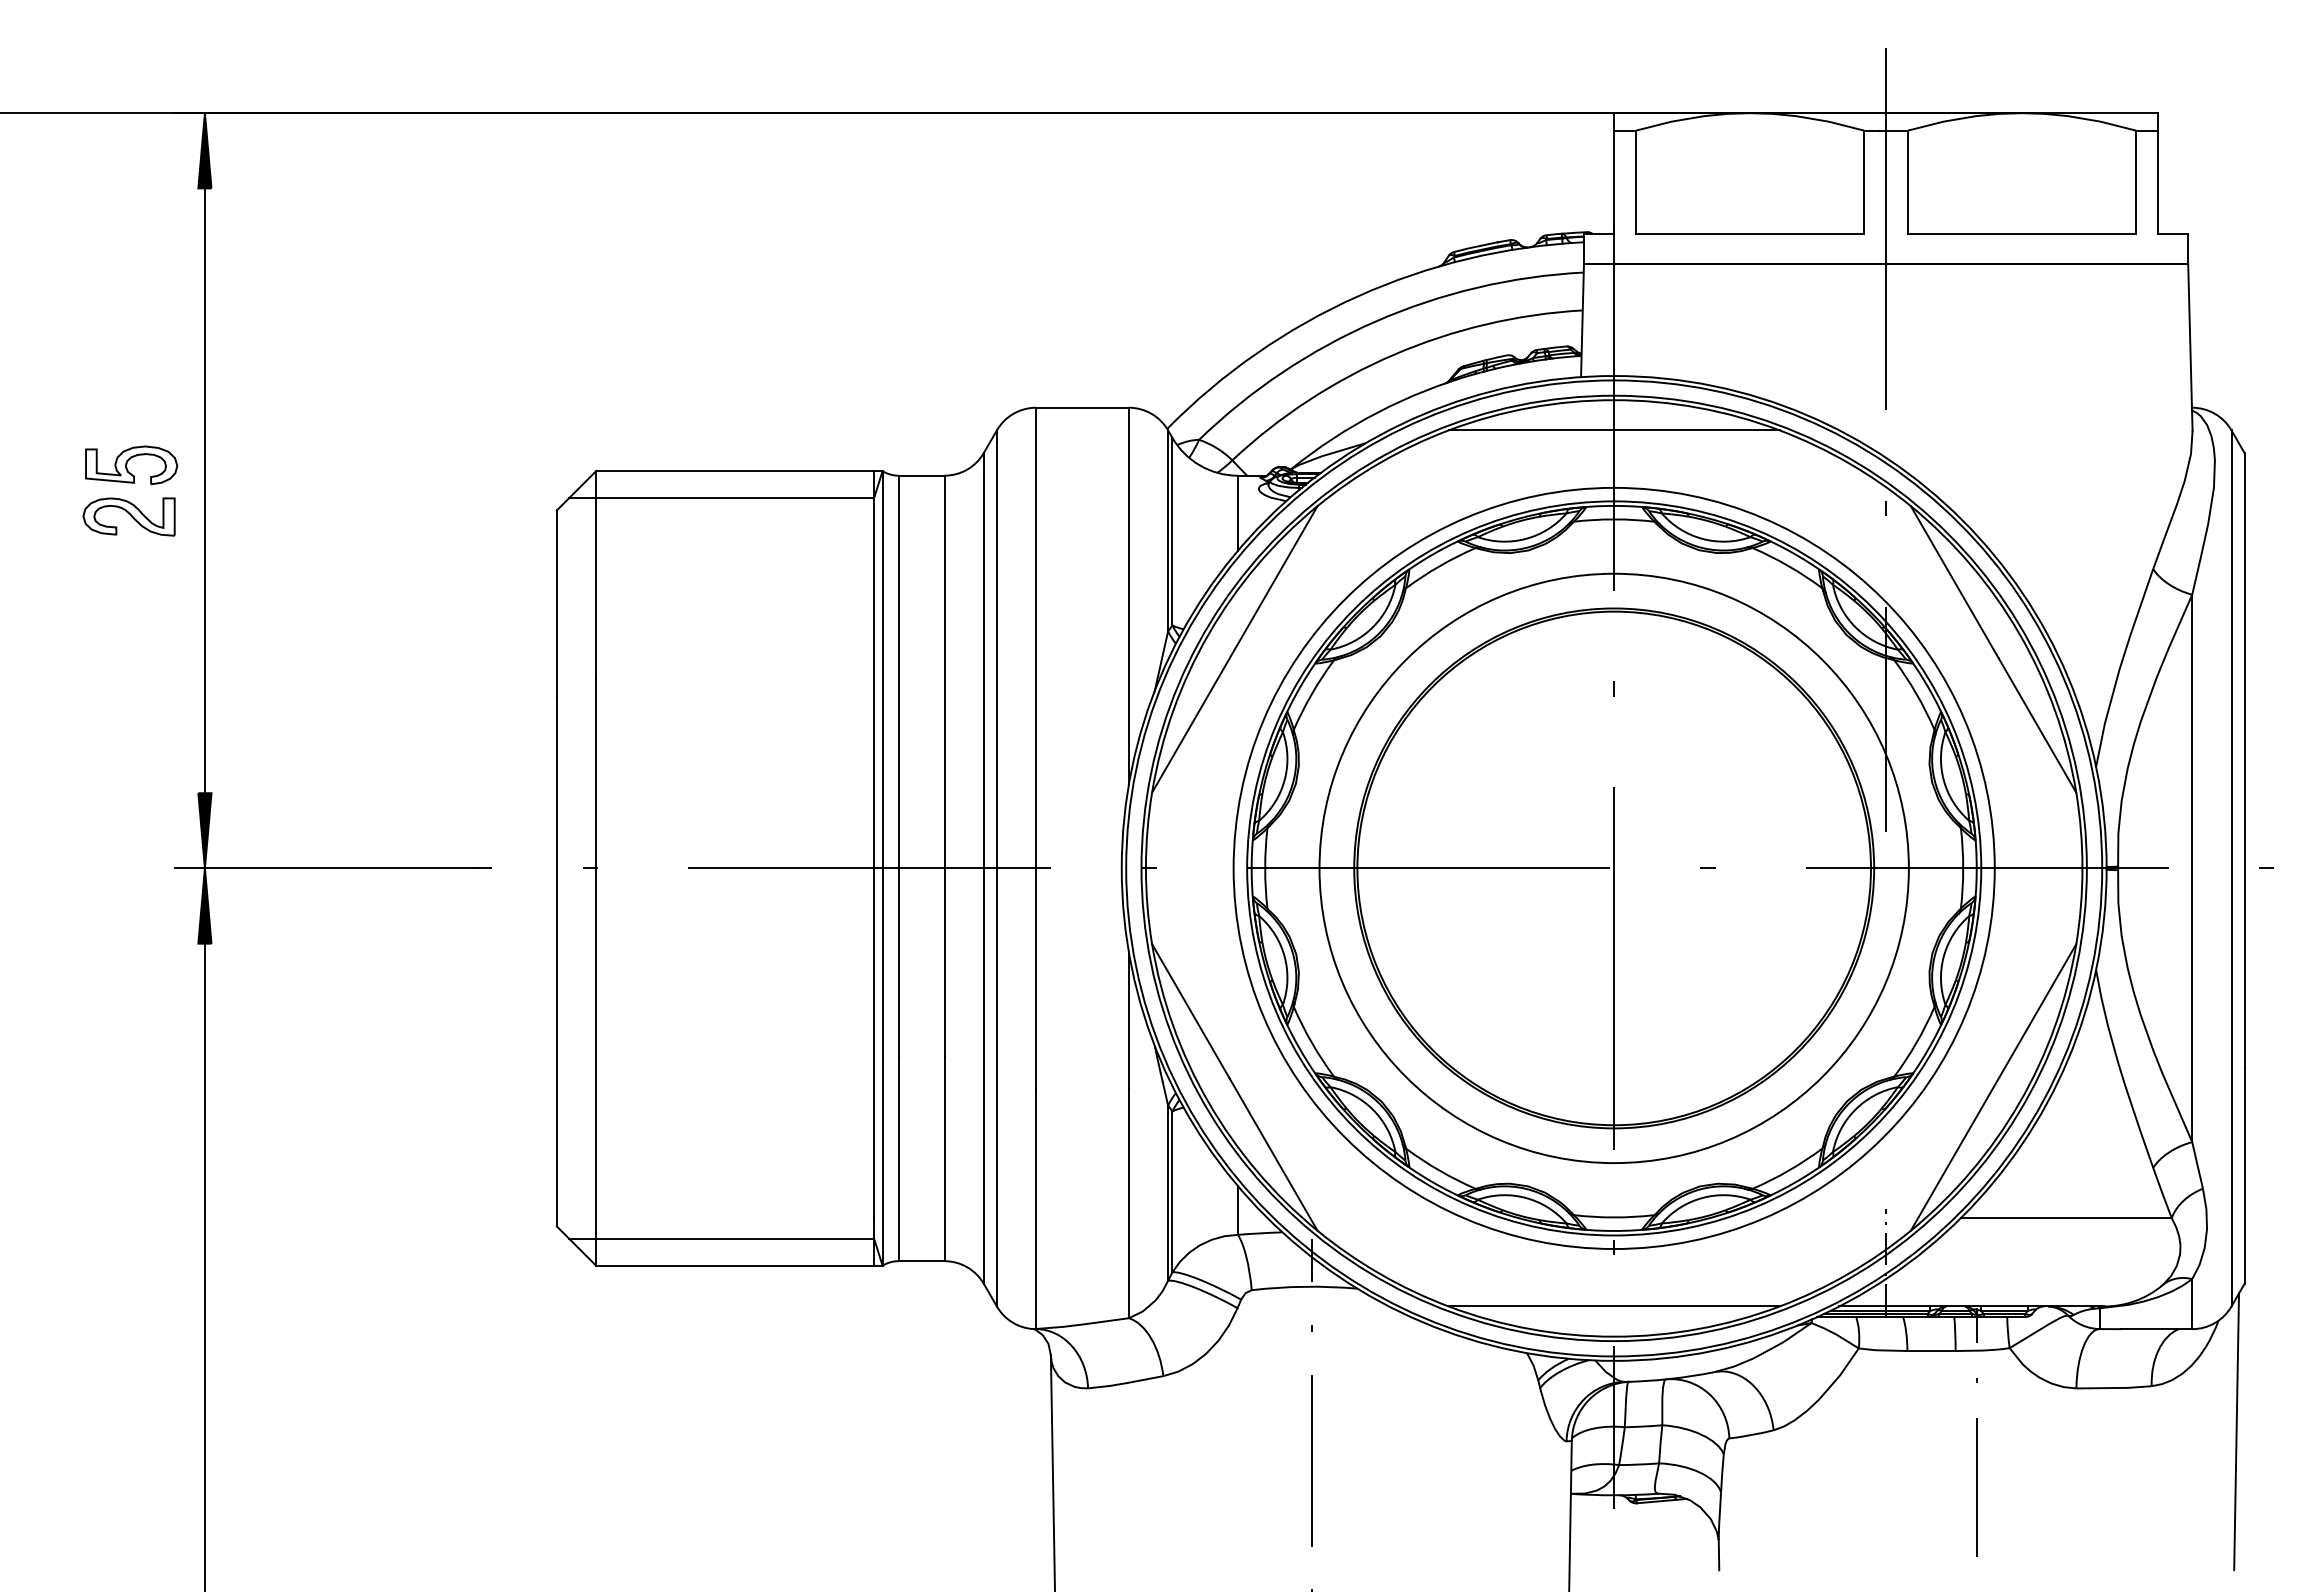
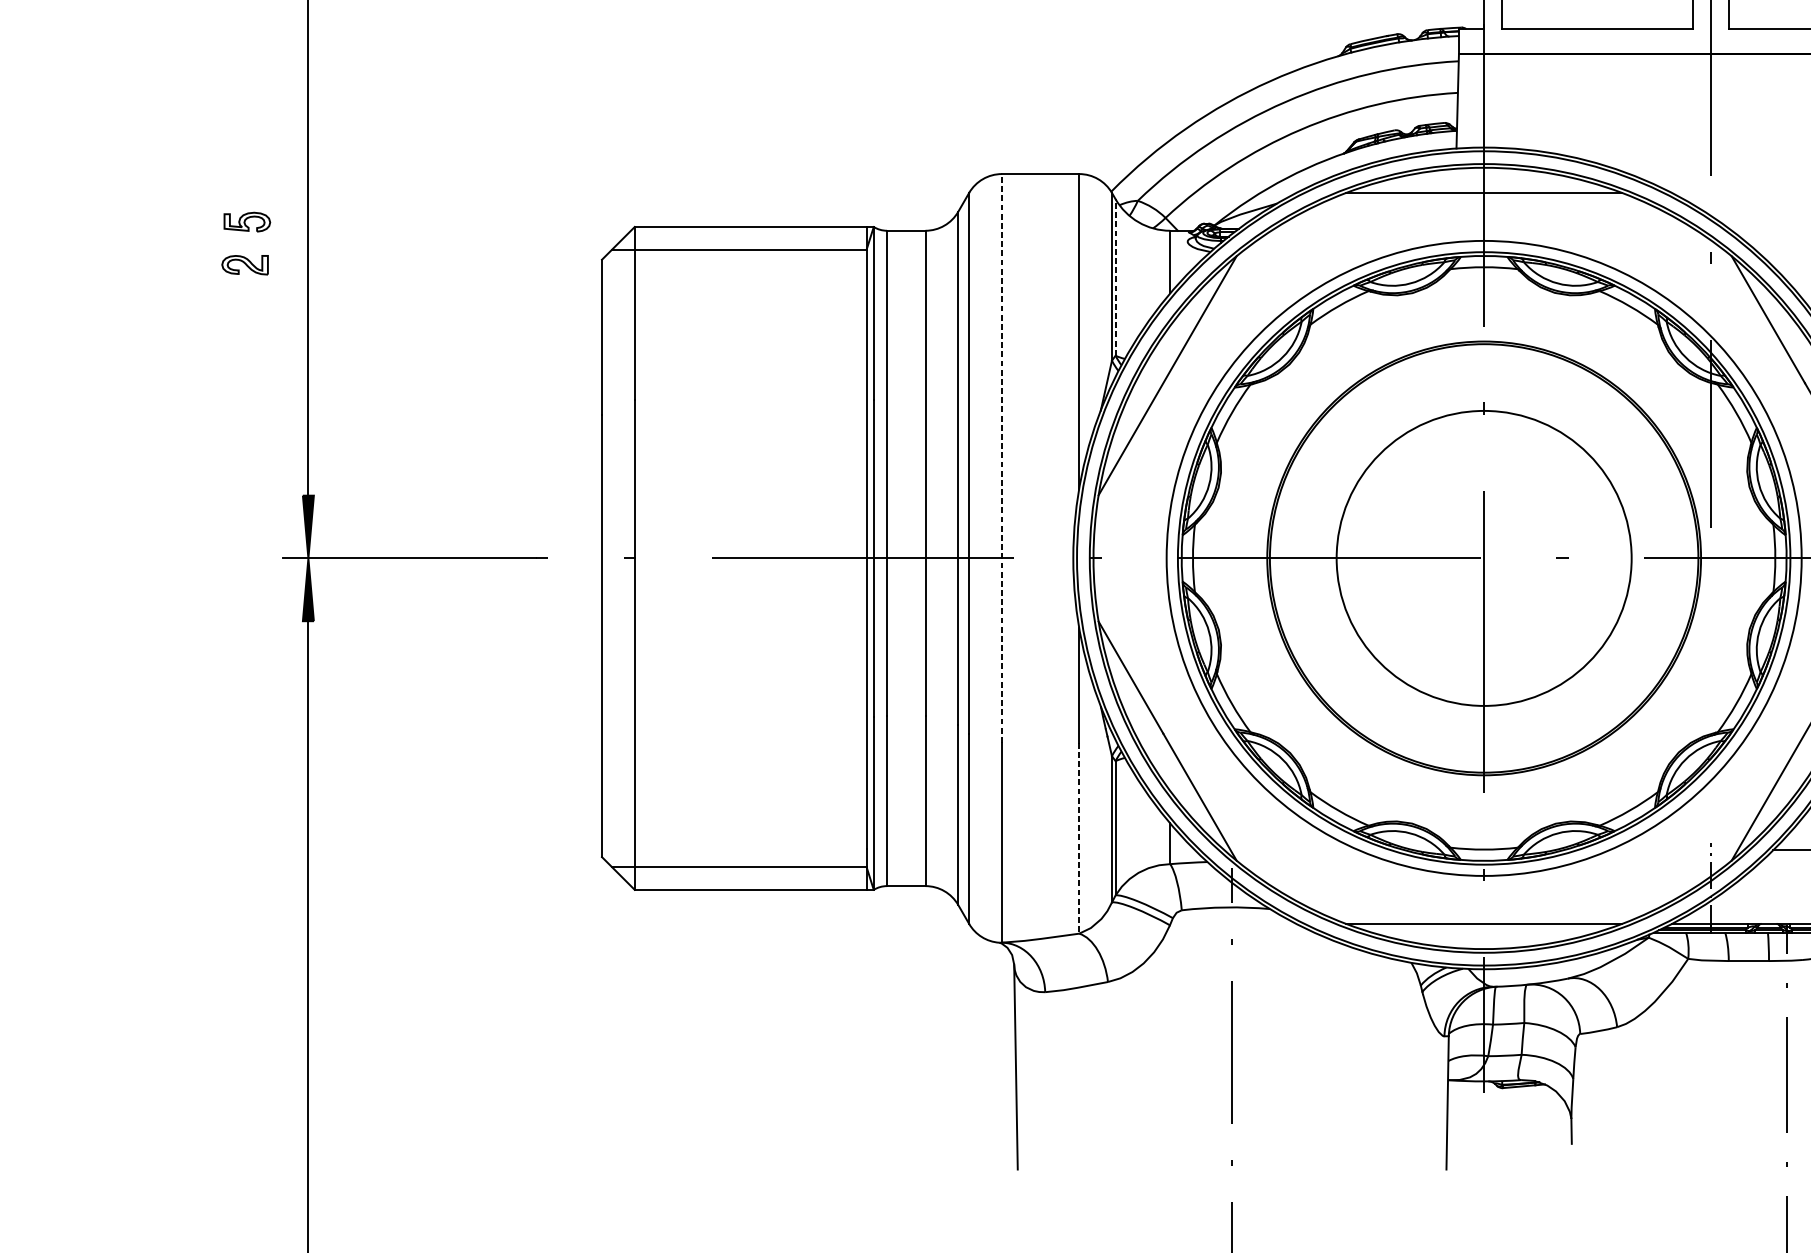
part: (131, 465) -> (247, 222), size x0.6
part: (128, 516) -> (244, 264), size x0.6
line: (1172, 531) -> (1115, 277), solid -> dashed
line: (1036, 748) -> (1002, 458), solid -> dashed
circle: (1613, 868) -> (1483, 558), size x0.6
line: (1128, 1204) -> (1078, 838), solid -> dashed

